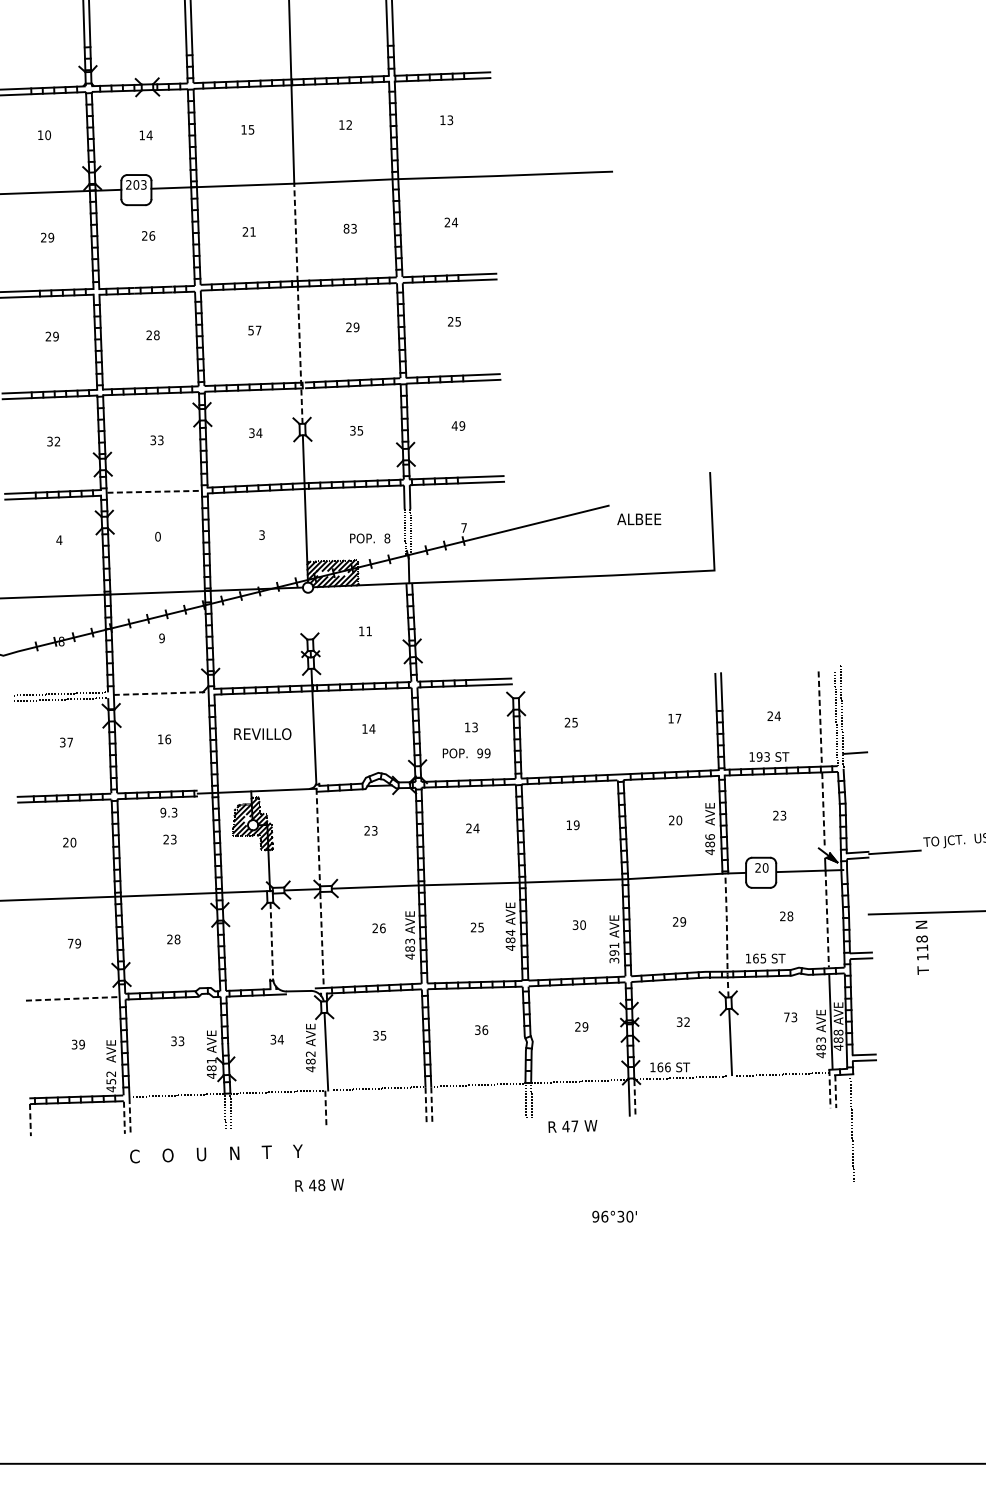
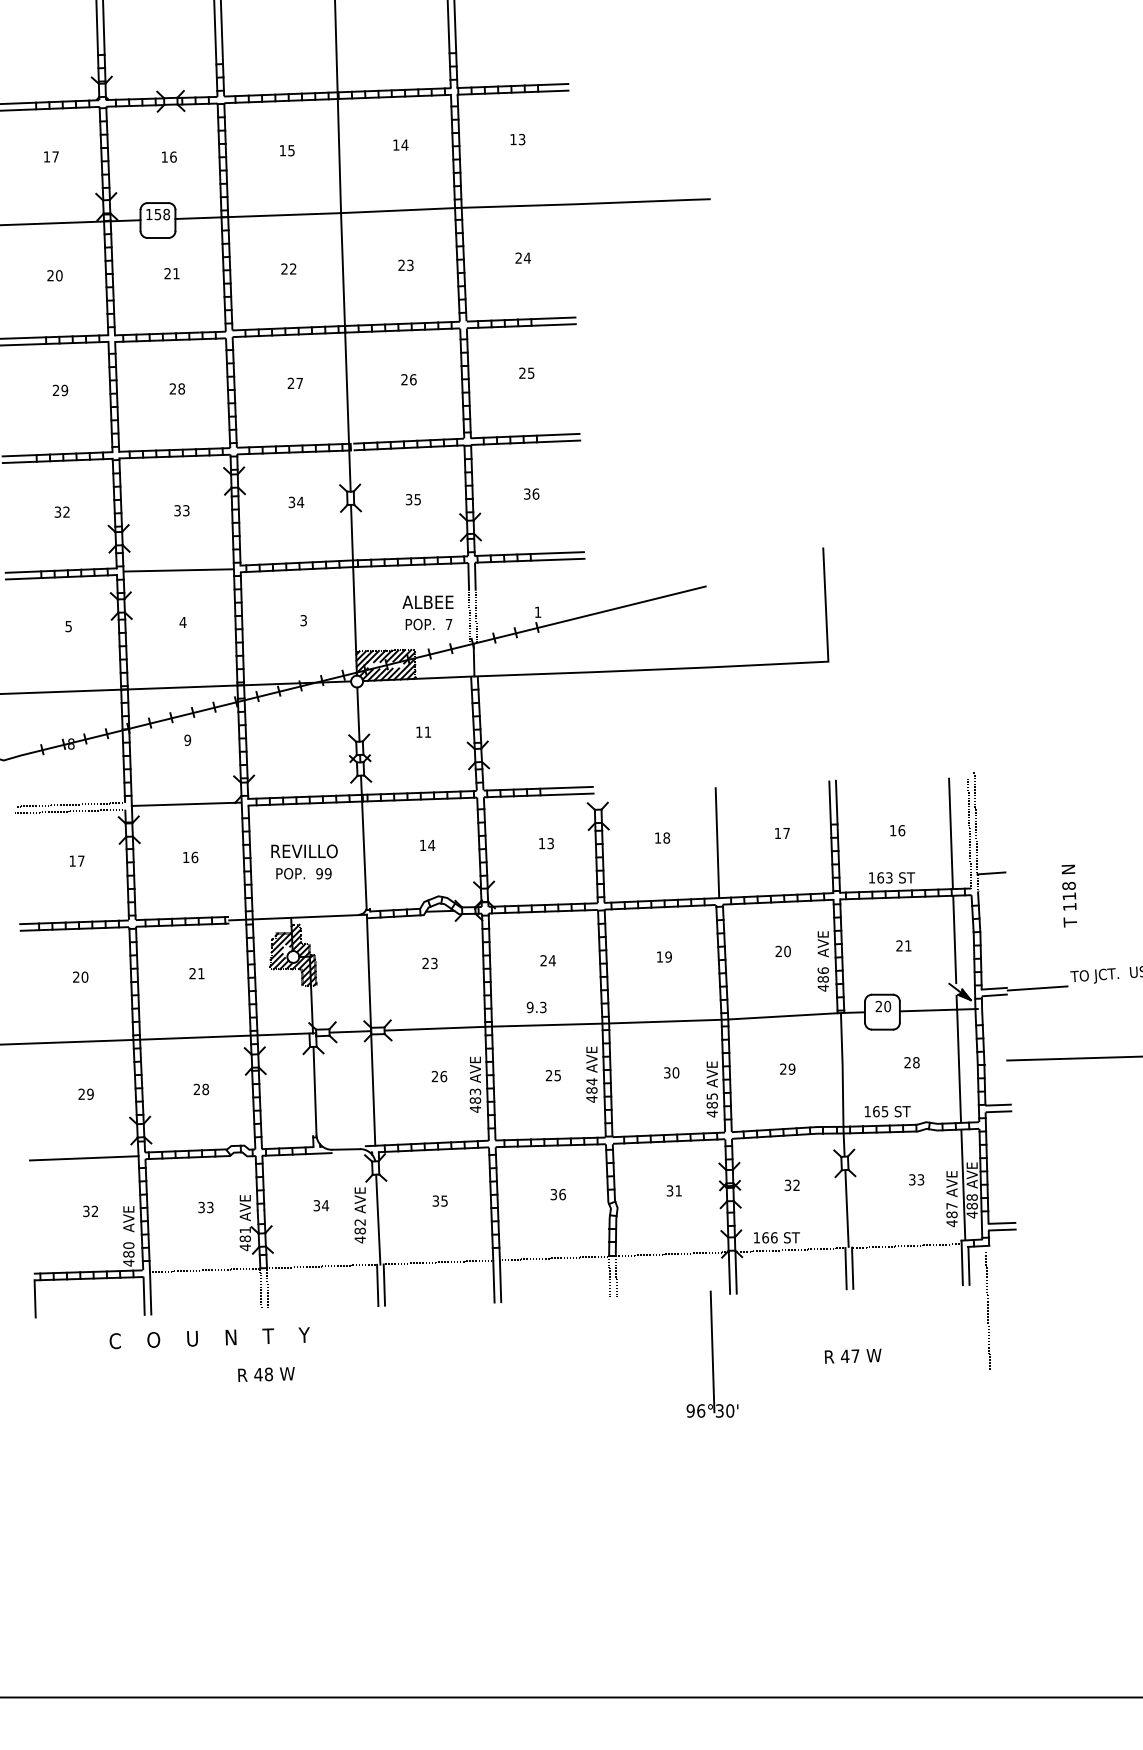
text: (348, 124) -> (404, 144), 12 -> 14
text: (48, 134) -> (55, 156), 10 -> 17
text: (148, 134) -> (172, 156), 14 -> 16
text: (135, 184) -> (157, 214), 203 -> 158
text: (346, 228) -> (401, 265), 83 -> 23
text: (253, 231) -> (293, 268), 21 -> 22
text: (152, 235) -> (176, 273), 26 -> 21
text: (51, 237) -> (59, 275), 29 -> 20
line: (298, 303) -> (345, 351), dashed -> solid
text: (355, 327) -> (412, 379), 29 -> 26
text: (250, 330) -> (290, 383), 57 -> 27
text: (458, 425) -> (531, 493), 49 -> 36
line: (154, 491) -> (179, 570), dashed -> solid
text: (638, 518) -> (427, 601), moved
text: (463, 527) -> (537, 611), 7 -> 1
text: (157, 536) -> (182, 622), 0 -> 4
text: (386, 538) -> (448, 624), 8 -> 7
text: (59, 540) -> (68, 626), 4 -> 5
line: (309, 616) -> (358, 714), added
line: (160, 693) -> (186, 804), dashed -> solid
text: (774, 716) -> (897, 830), 24 -> 16
line: (819, 718) -> (950, 833), dashed -> solid
text: (571, 722) -> (662, 837), 25 -> 18
line: (618, 727) -> (717, 843), added
text: (62, 741) -> (72, 860), 37 -> 17
text: (466, 753) -> (303, 873), moved
text: (759, 756) -> (880, 877), 193 -> 163
line: (823, 810) -> (954, 940), dashed -> solid
text: (168, 812) -> (536, 1007), moved
text: (783, 815) -> (908, 945), 23 -> 21
text: (173, 839) -> (201, 973), 23 -> 21
line: (320, 888) -> (371, 1030), dashed -> solid
line: (827, 919) -> (959, 1066), dashed -> solid
line: (726, 935) -> (842, 1084), dashed -> solid
line: (272, 940) -> (315, 1090), dashed -> solid
text: (70, 942) -> (81, 1093), 79 -> 29
text: (921, 947) -> (1068, 895), moved
text: (613, 953) -> (711, 1105), 391 -> 485
line: (73, 998) -> (84, 1158), dashed -> solid
text: (787, 1017) -> (912, 1179), 73 -> 33
text: (581, 1026) -> (674, 1190), 29 -> 31
text: (820, 1040) -> (951, 1206), 483 -> 487
text: (81, 1044) -> (94, 1211), 39 -> 32
text: (110, 1077) -> (128, 1249), 452 -> 480
line: (830, 1089) -> (962, 1263), dashed -> solid
line: (735, 1092) -> (852, 1267), added
line: (835, 1092) -> (968, 1266), dashed -> solid
line: (729, 1093) -> (845, 1268), added
line: (635, 1098) -> (736, 1273), dashed -> solid
line: (425, 1105) -> (493, 1281), dashed -> solid
line: (431, 1105) -> (500, 1281), dashed -> solid
line: (331, 1107) -> (384, 1284), added
line: (325, 1108) -> (377, 1285), dashed -> solid
line: (129, 1115) -> (150, 1293), dashed -> solid
line: (124, 1118) -> (144, 1296), dashed -> solid
line: (30, 1119) -> (35, 1298), dashed -> solid
text: (572, 1125) -> (852, 1355), moved
text: (216, 1154) -> (209, 1338), moved
line: (614, 1165) -> (712, 1351), added
text: (319, 1185) -> (266, 1374), moved

